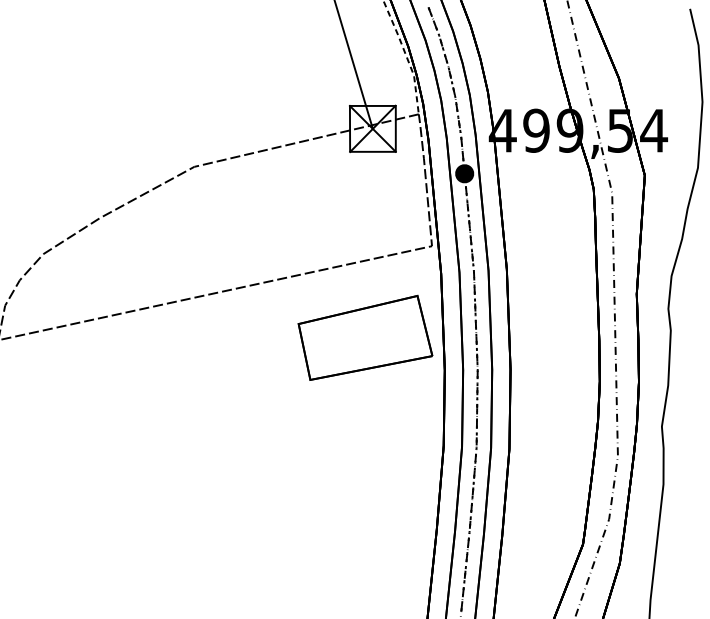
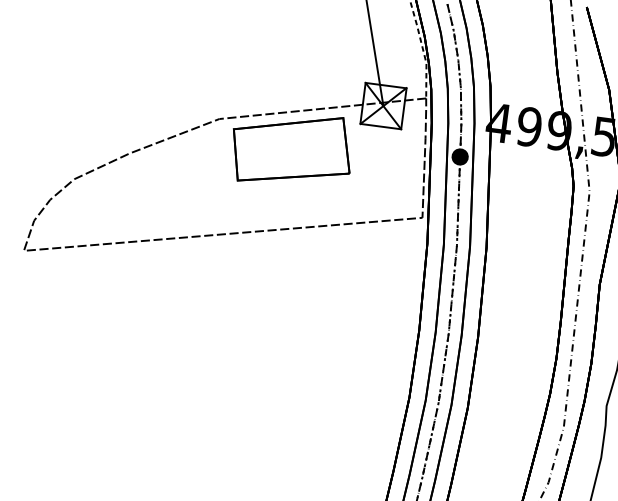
part: (365, 337) -> (291, 149), moved

